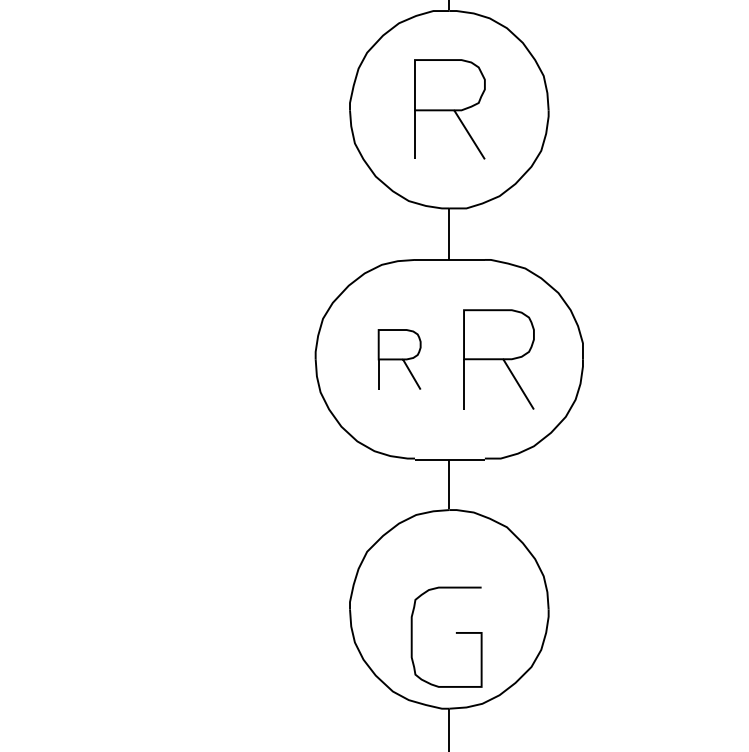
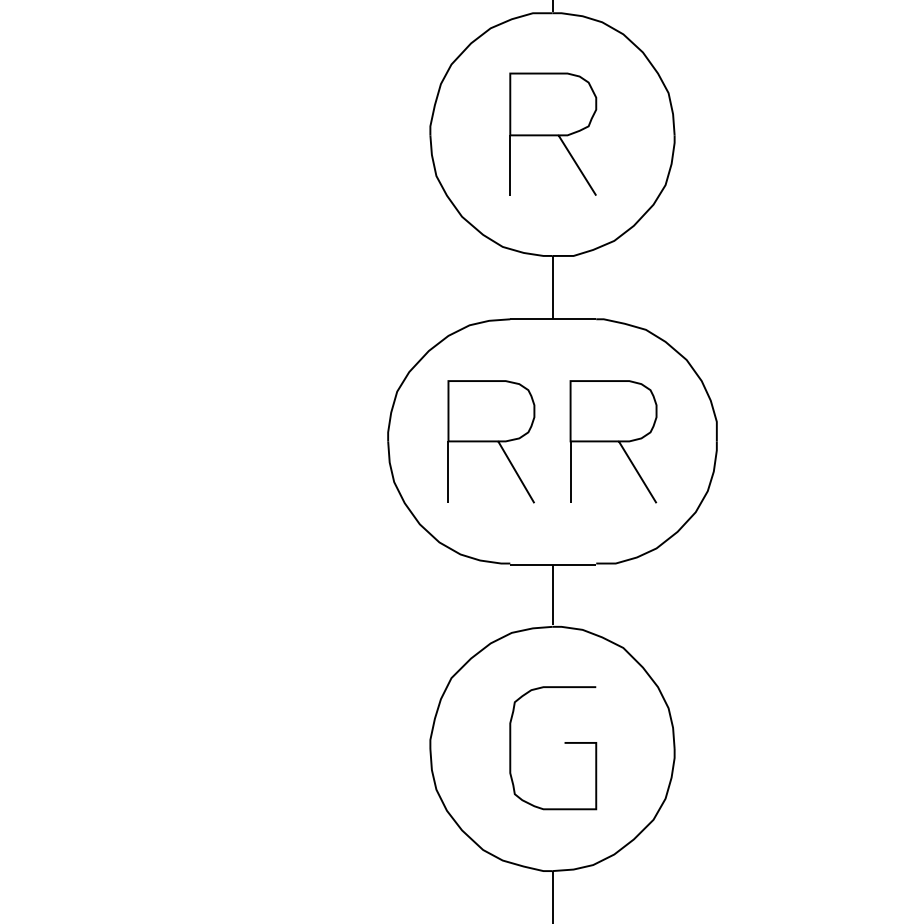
part: (399, 359) -> (491, 441), size x1.67
curve: (455, 633) -> (564, 743), moved

